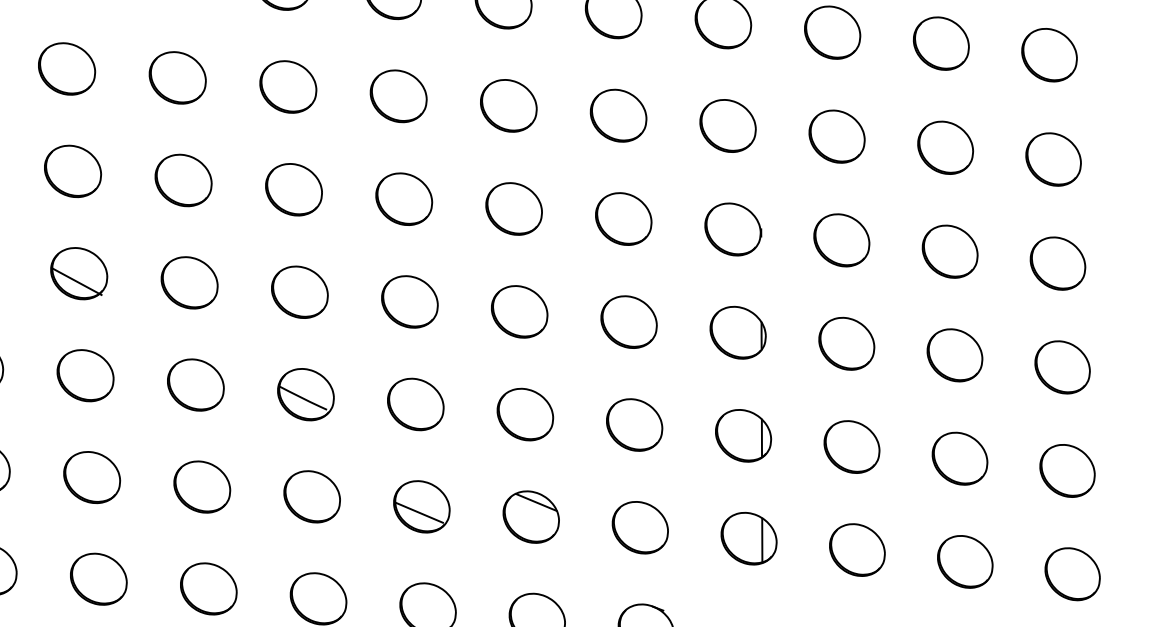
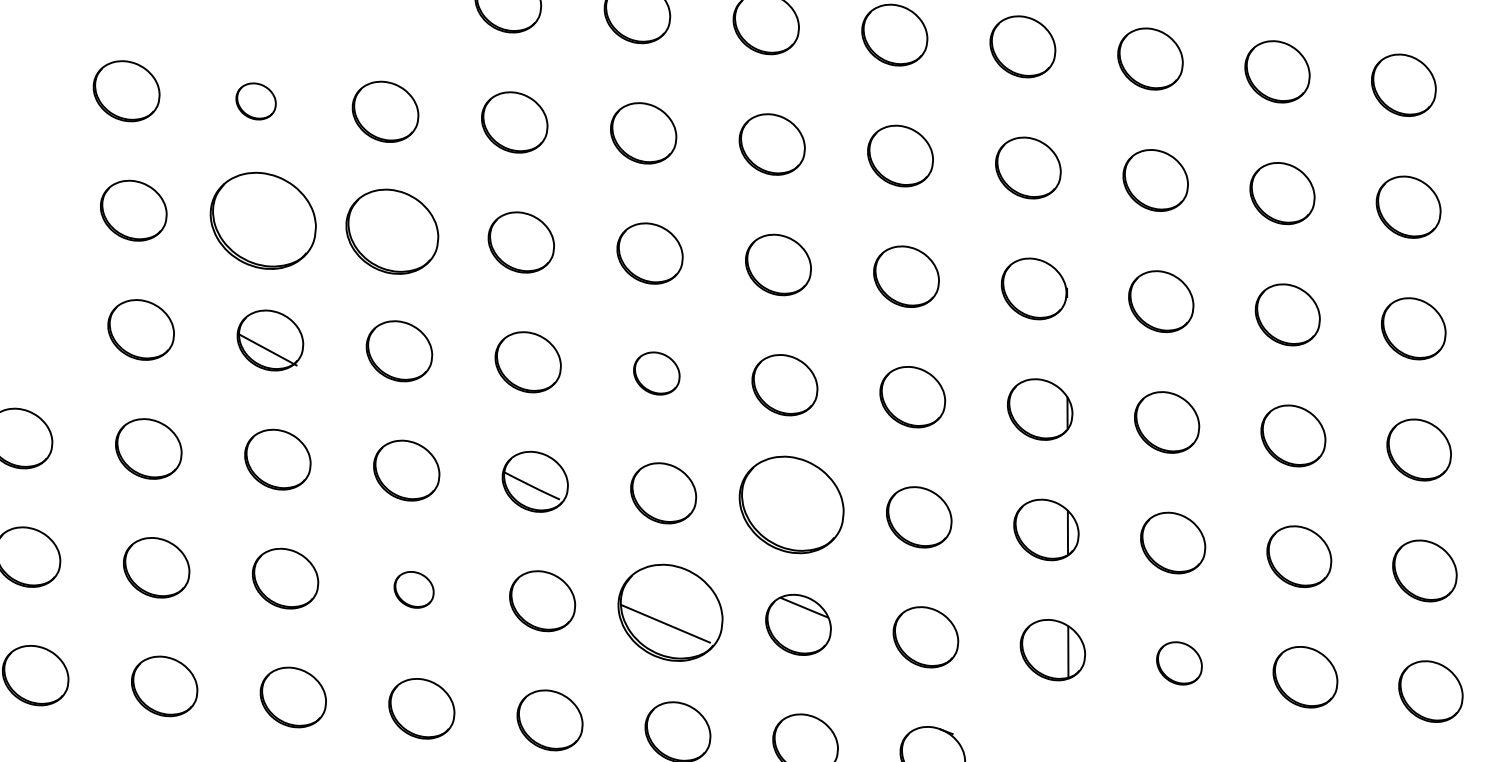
part: (66, 69) -> (255, 101), size x0.6
part: (72, 171) -> (262, 221), size x1.6
part: (183, 180) -> (392, 231), size x1.4
part: (409, 301) -> (656, 373), size x0.7
part: (525, 414) -> (791, 505), size x1.6
part: (201, 486) -> (413, 589), size x0.6
part: (421, 506) -> (670, 612), size x1.6
part: (857, 550) -> (1179, 663), size x0.7

